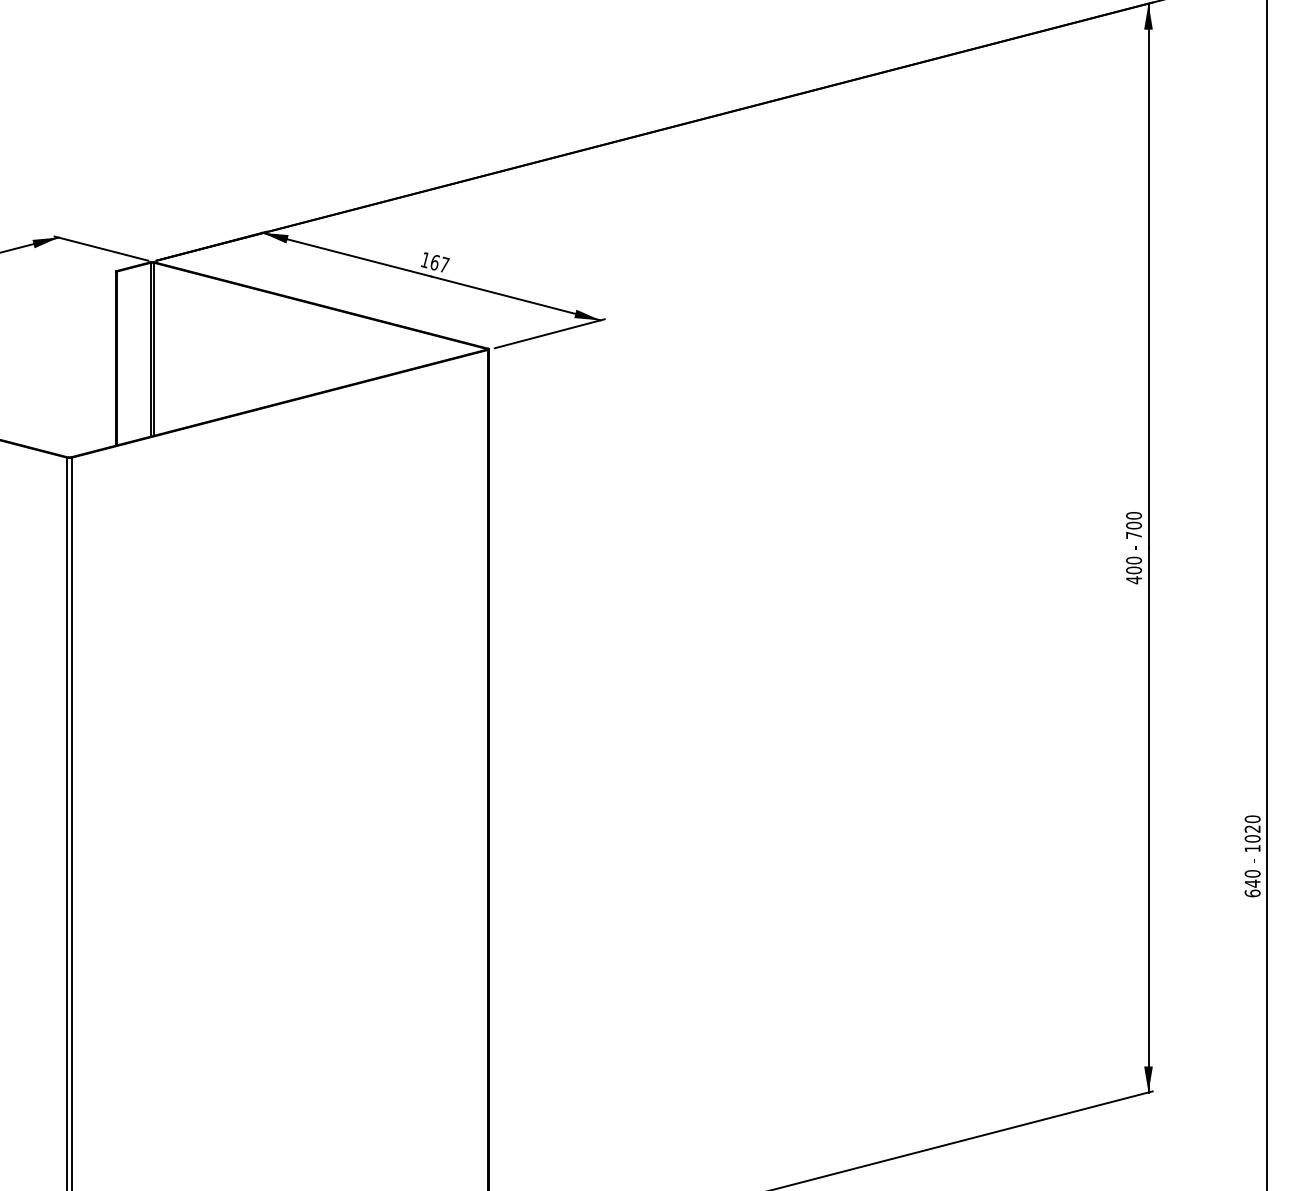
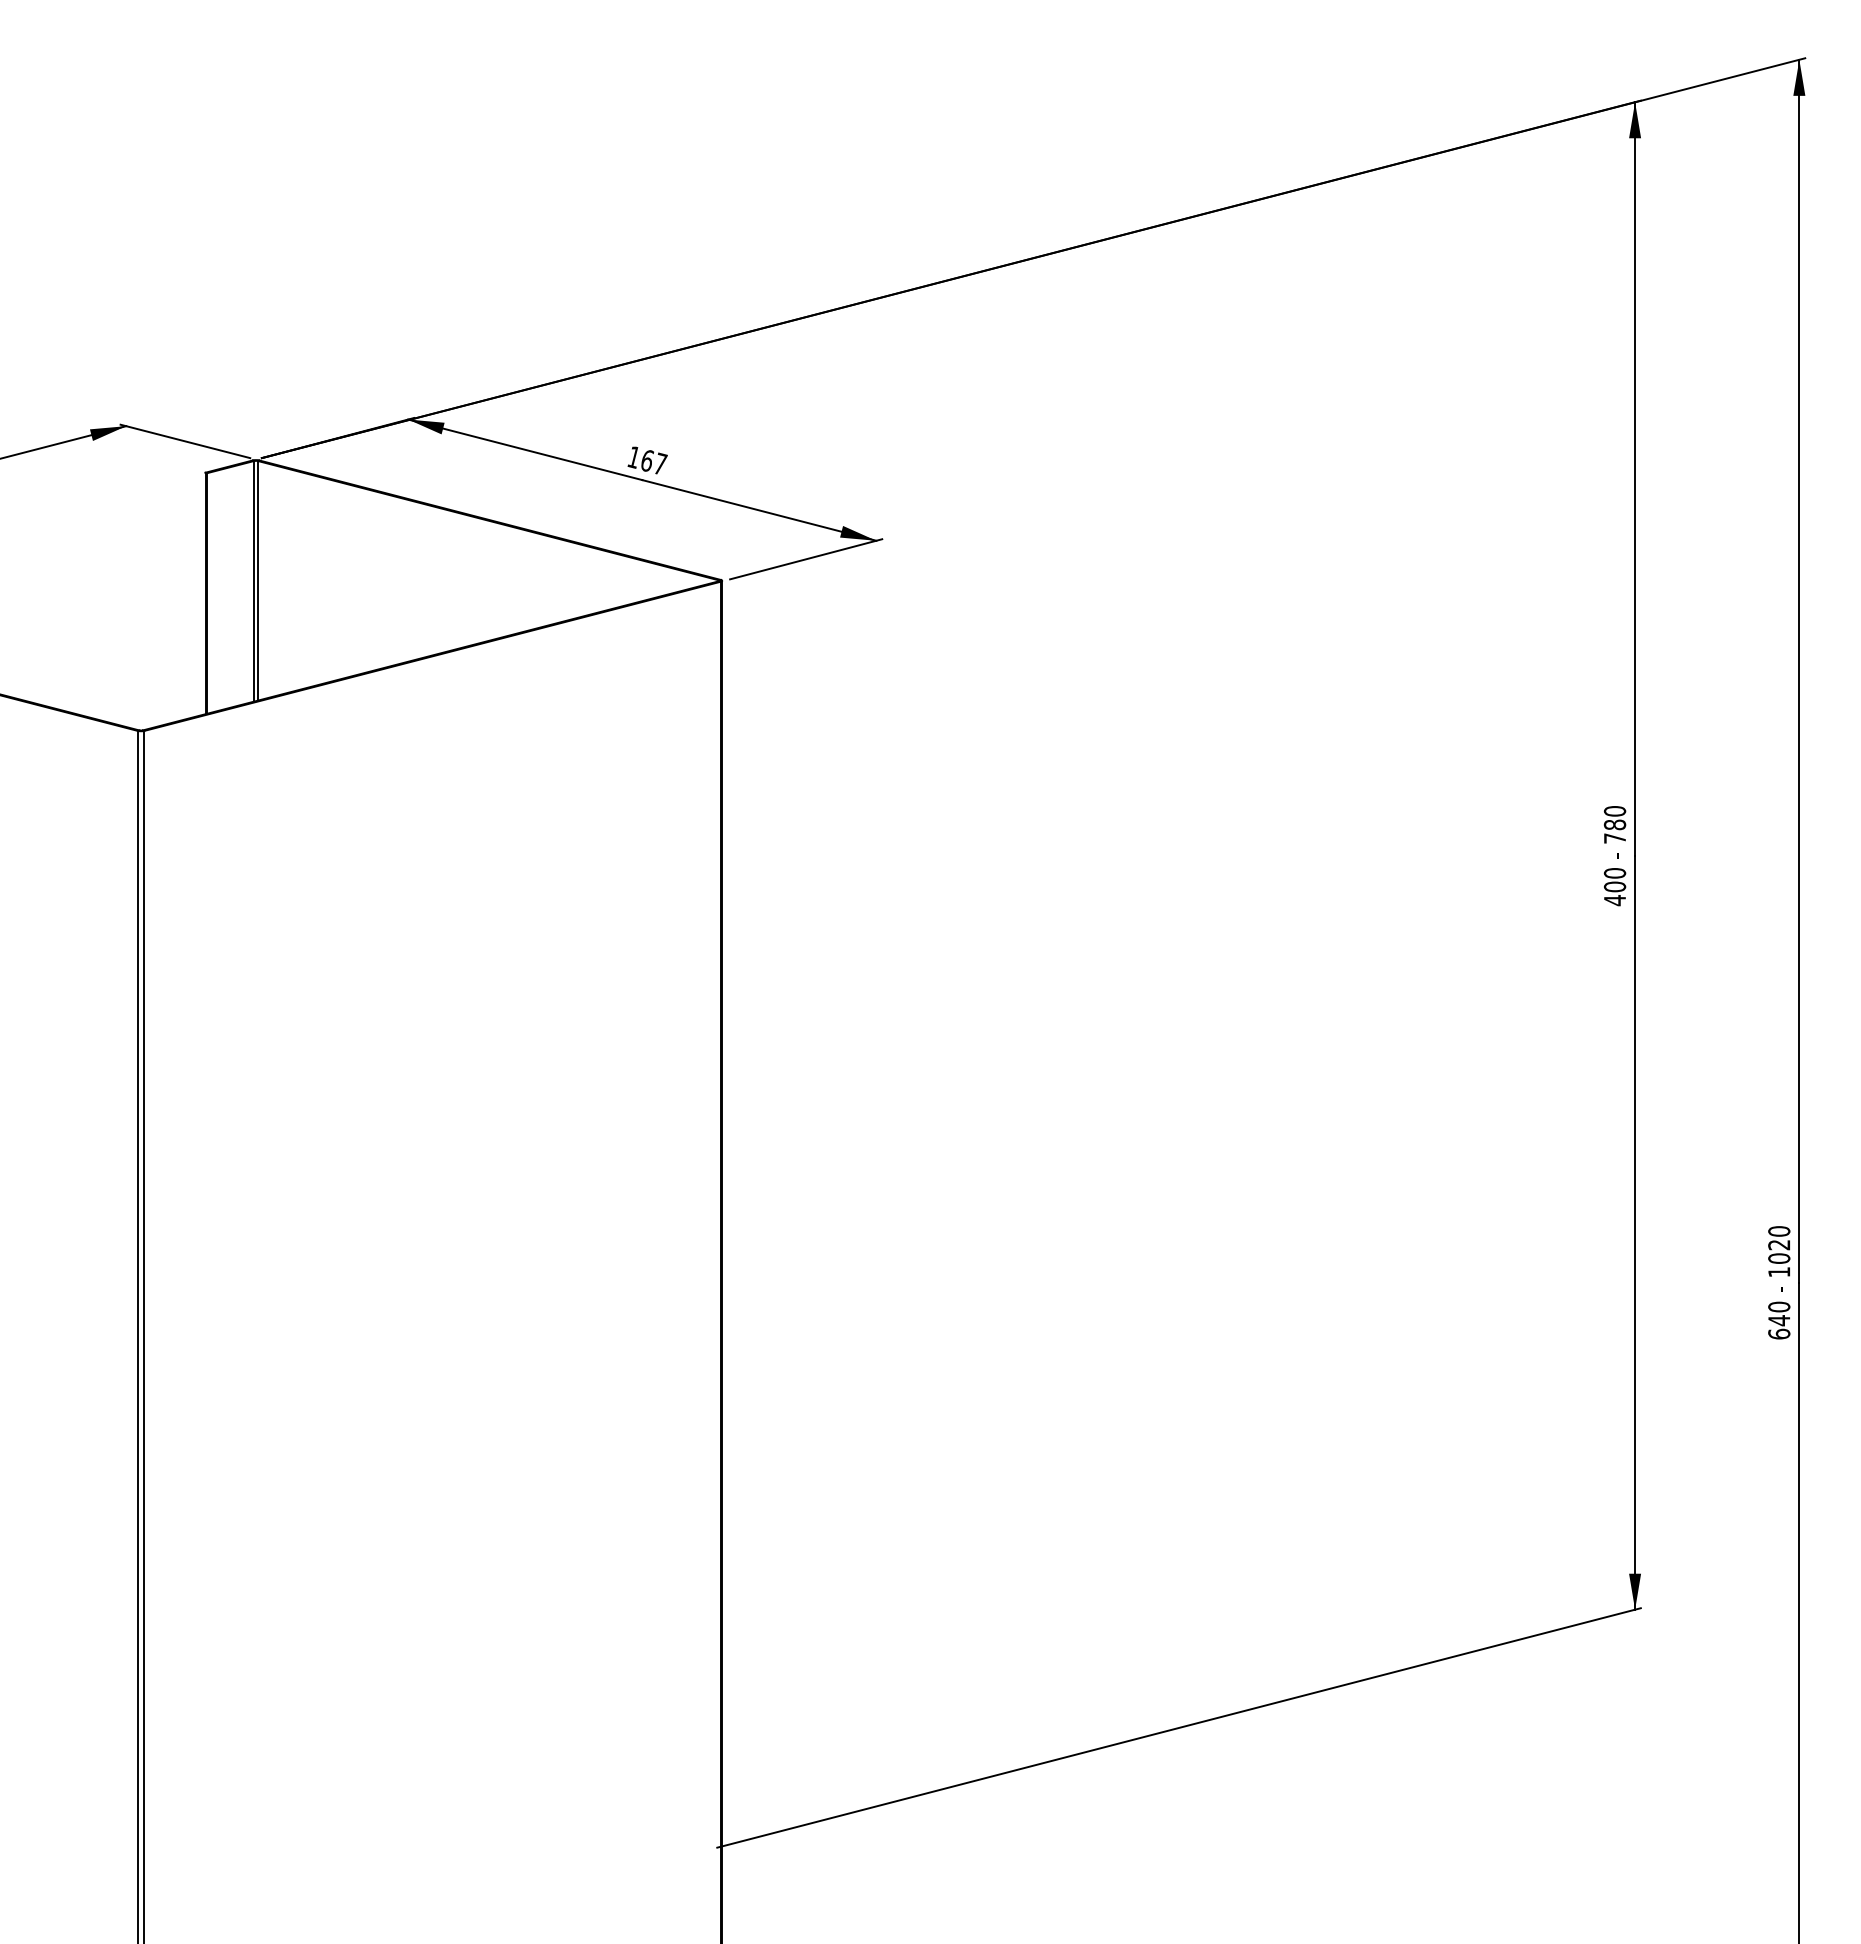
text: (1133, 525) -> (1614, 824), 700 -> 780

